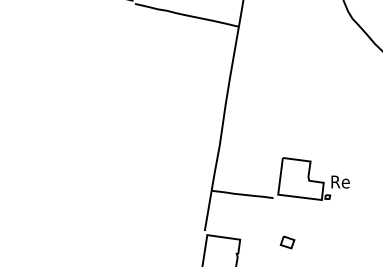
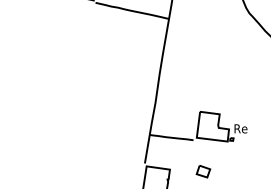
part: (287, 242) -> (203, 171), size x1.4

